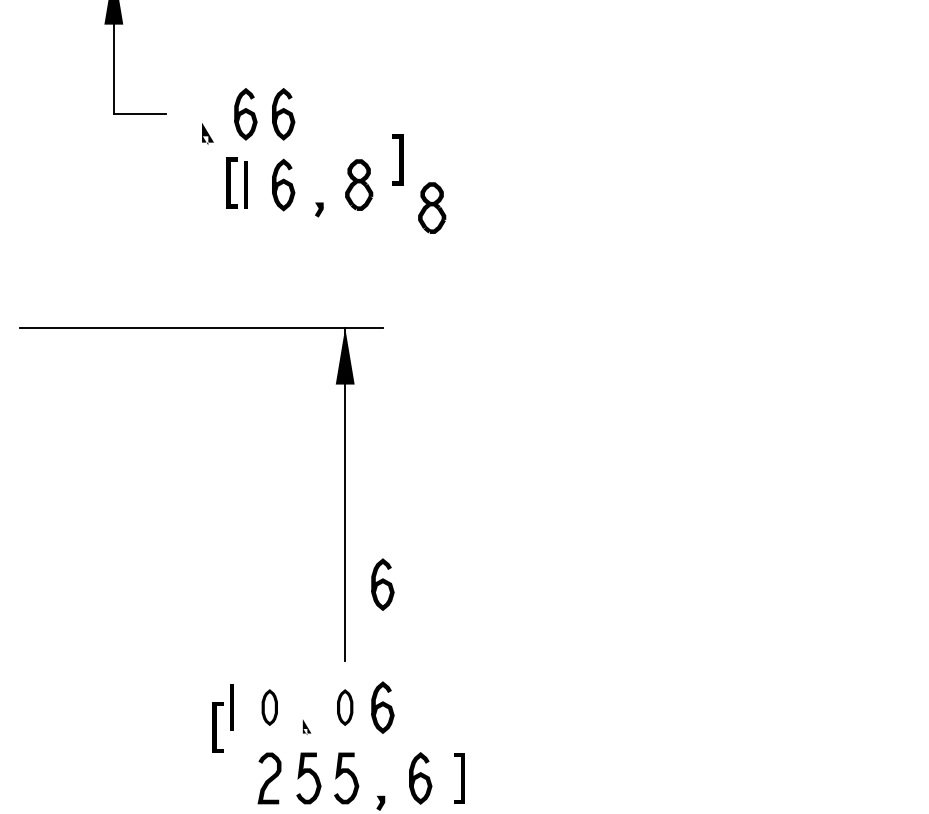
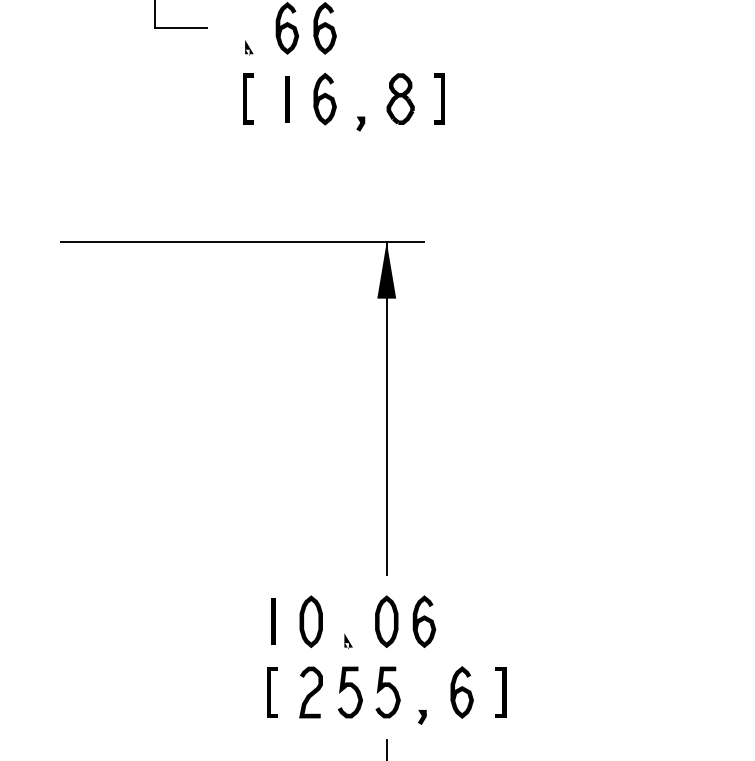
part: (207, 133) -> (249, 47), size x0.71
line: (399, 159) -> (441, 98), moved
line: (230, 182) -> (247, 98), moved
part: (432, 207) -> (474, 121), removed
curve: (382, 583) -> (424, 497), removed
part: (269, 707) -> (311, 621), size x1.43
part: (344, 707) -> (386, 621), size x1.43
line: (216, 727) -> (271, 692), moved

